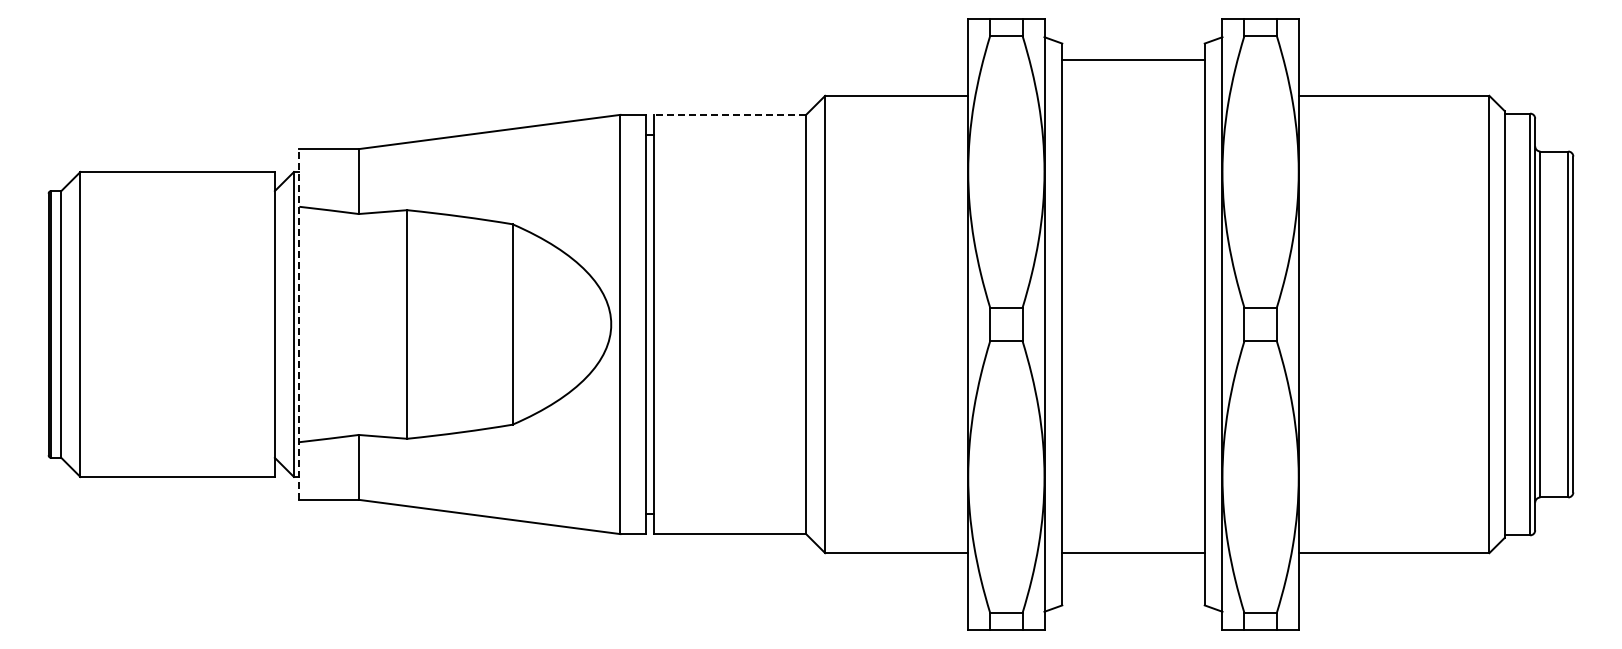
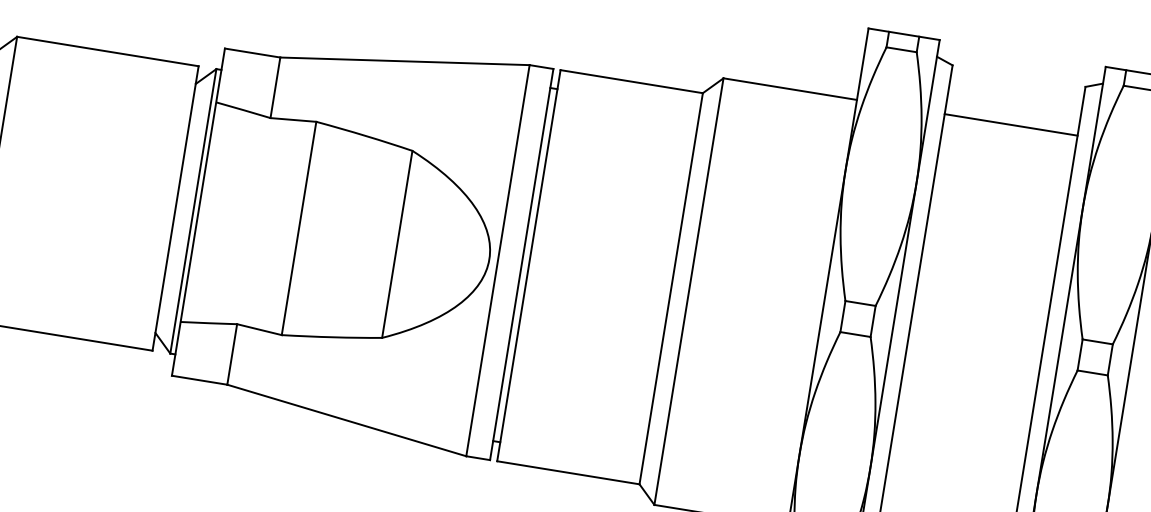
line: (1133, 59) -> (1011, 124), moved
line: (729, 114) -> (631, 81), dashed -> solid
line: (299, 324) -> (198, 212), dashed -> solid

